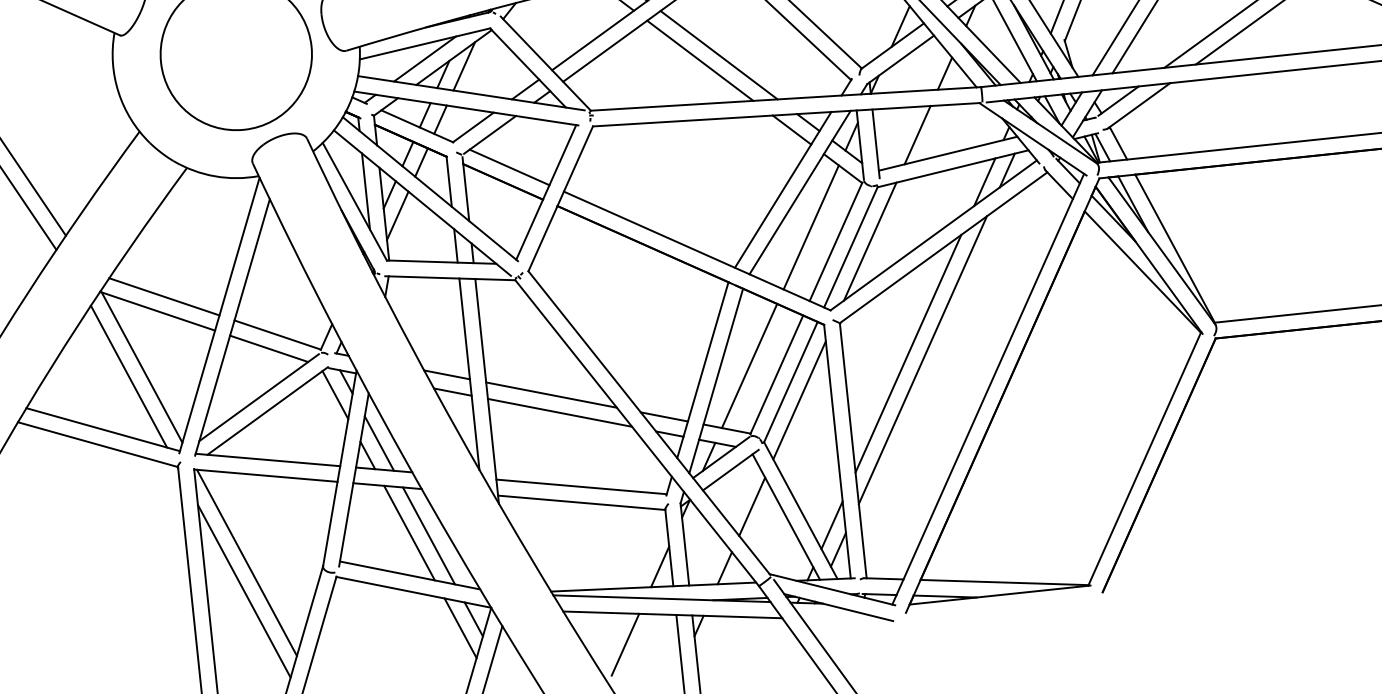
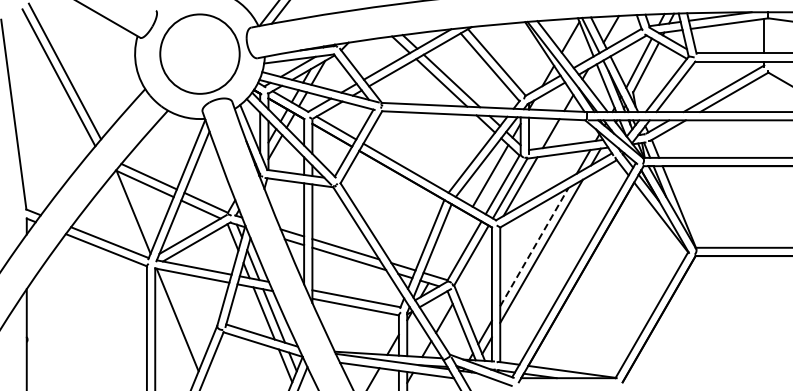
line: (908, 352) -> (534, 246), solid -> dashed
line: (748, 365) -> (450, 244), removed
line: (129, 376) -> (126, 216), removed
line: (798, 400) -> (474, 265), removed
line: (243, 590) -> (174, 334), removed

